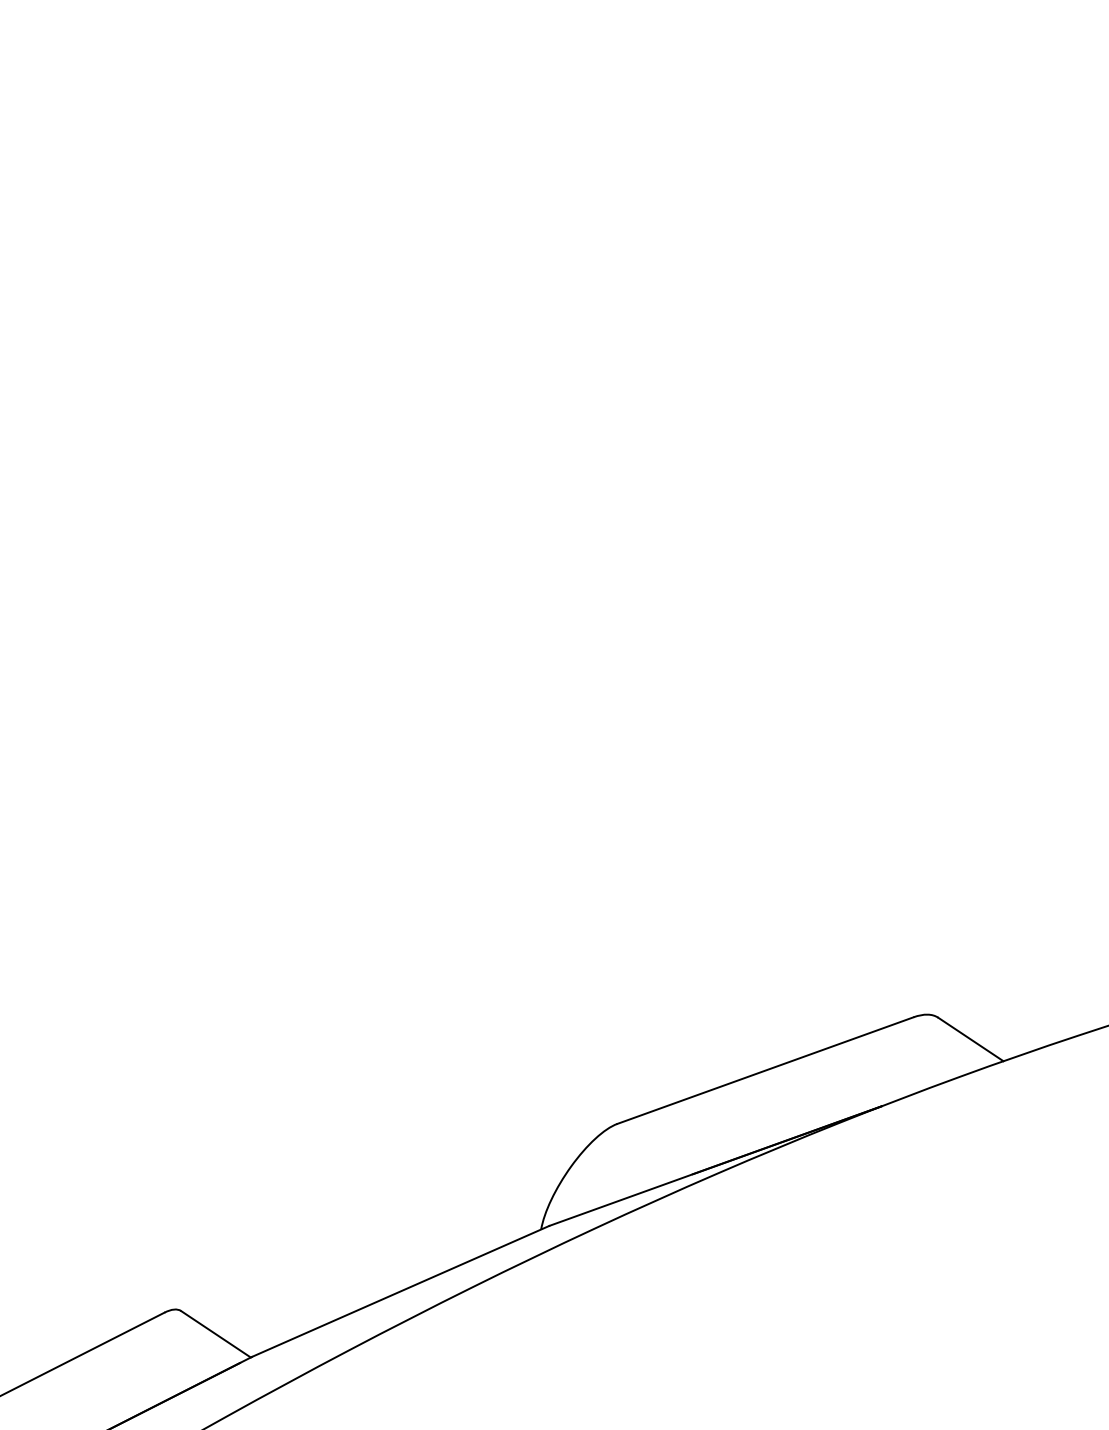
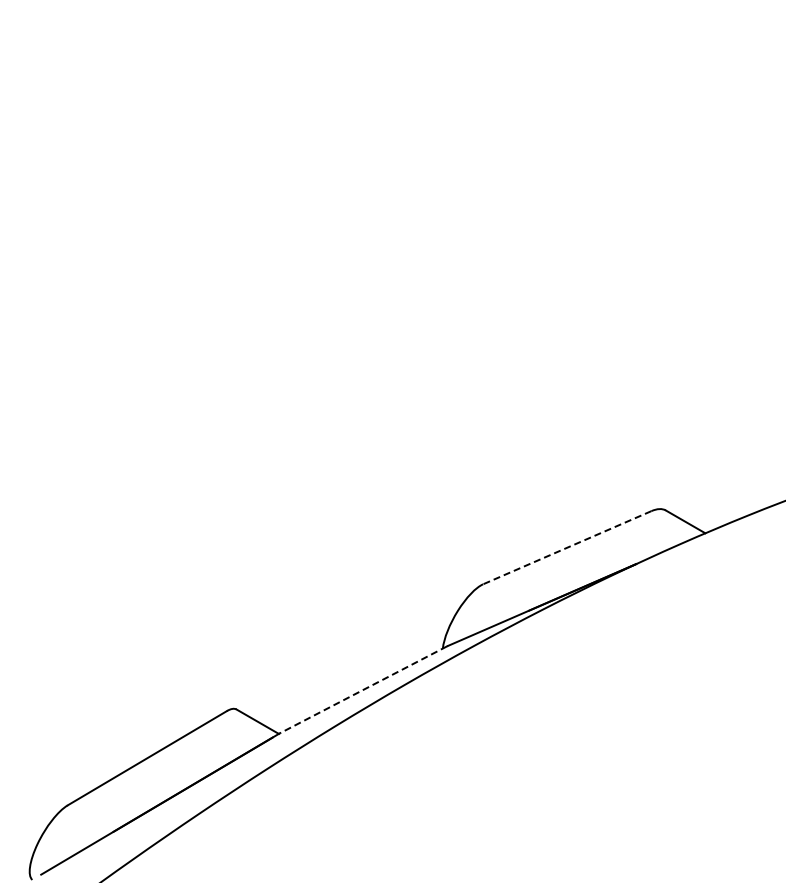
line: (765, 1070) -> (567, 547), solid -> dashed
line: (400, 1292) -> (363, 690), solid -> dashed

